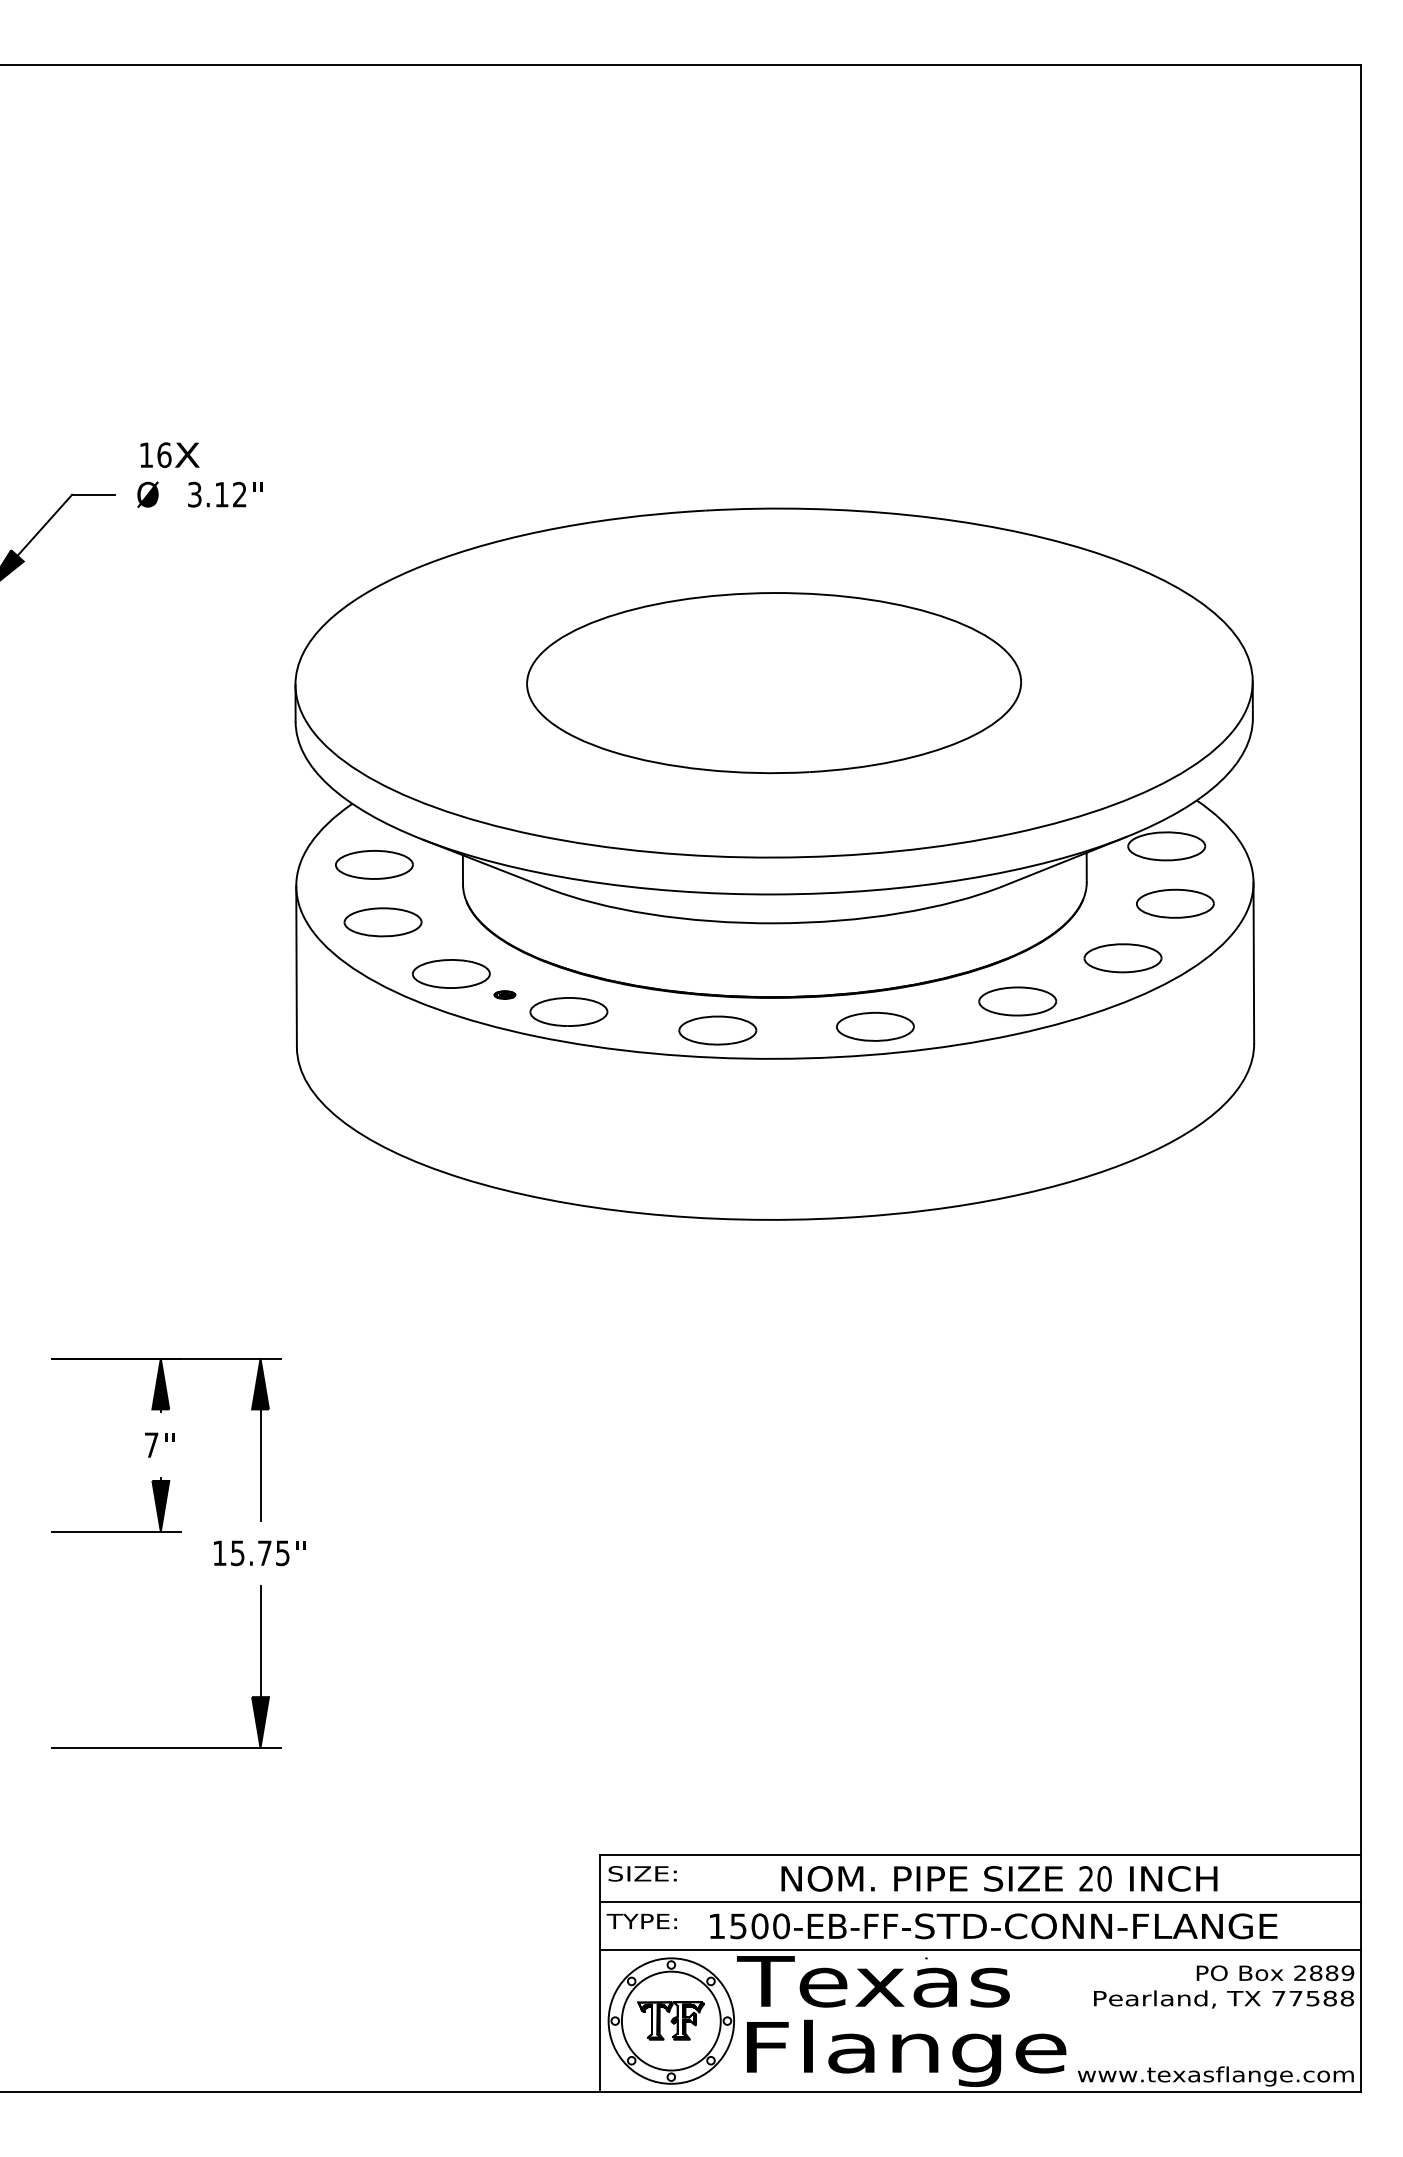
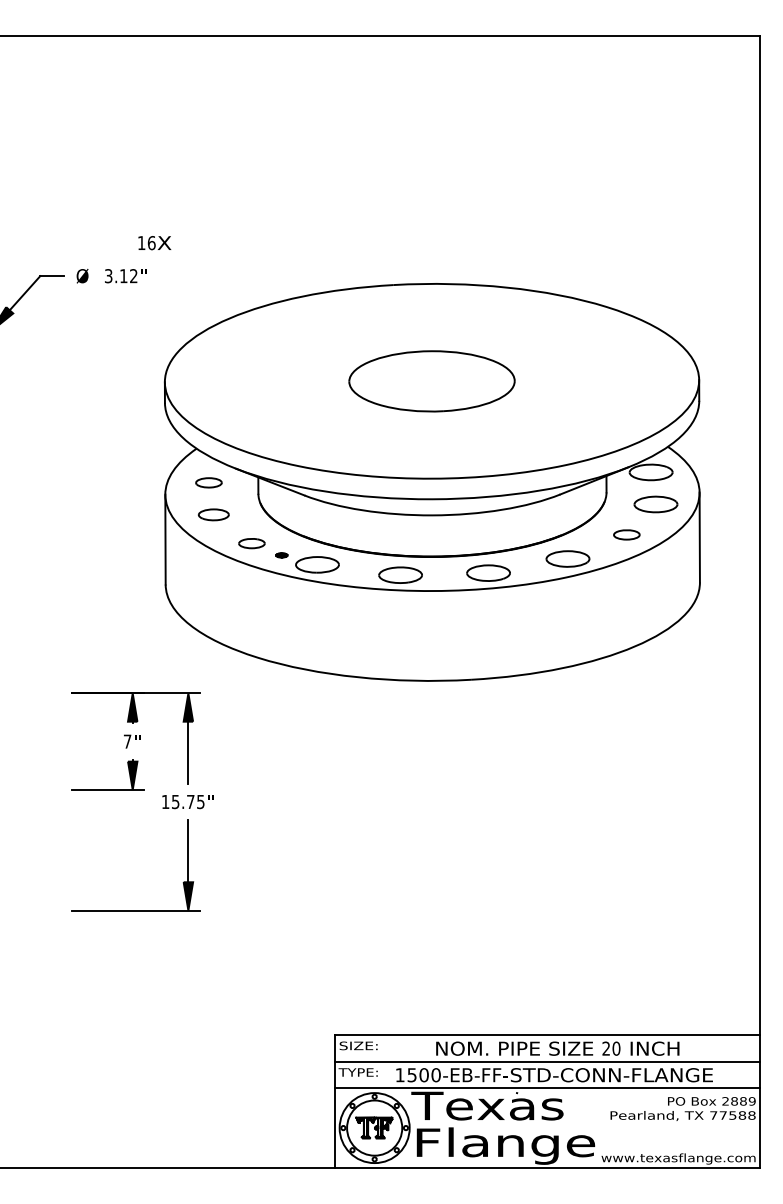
text: (169, 455) -> (154, 243), moved
part: (773, 683) -> (431, 381), size x0.6
part: (373, 864) -> (208, 482), size x0.6
part: (382, 921) -> (213, 514), size x0.7
part: (1122, 957) -> (626, 534), size x0.6
part: (450, 973) -> (251, 543), size x0.6
part: (178, 1532) -> (142, 790), moved

